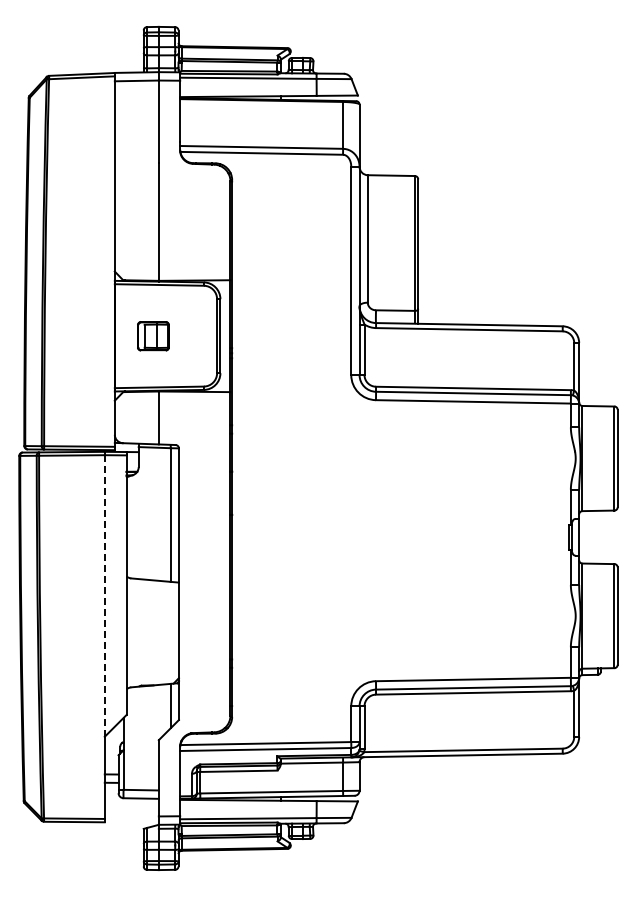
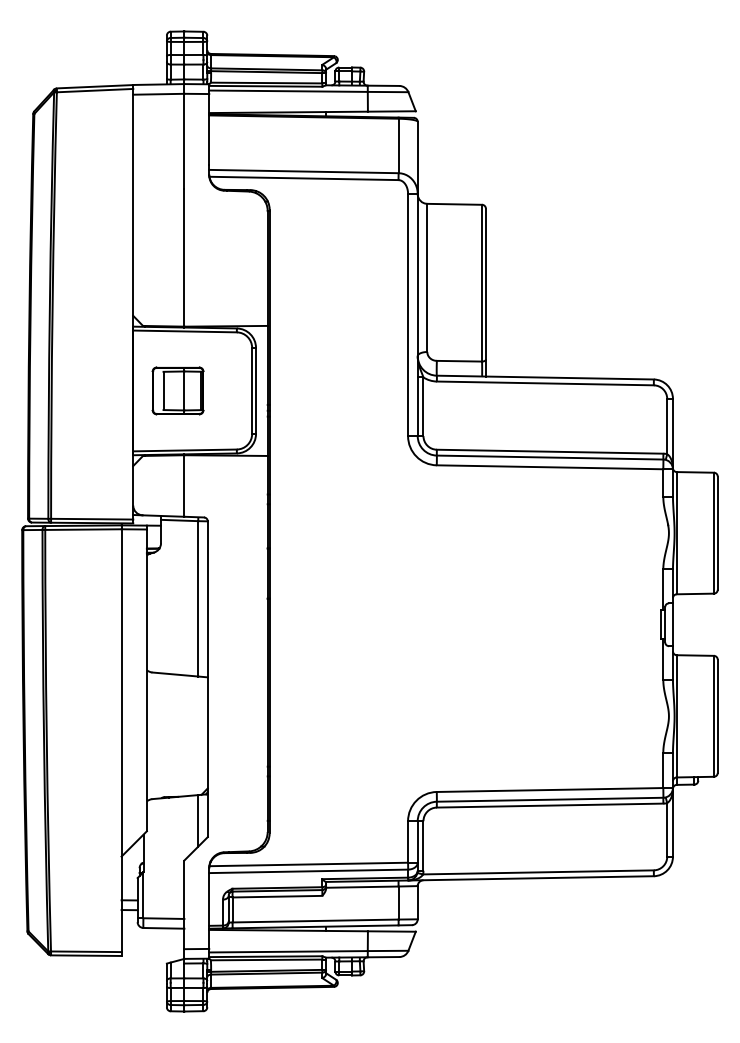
part: (153, 336) -> (178, 391), size x1.43
line: (104, 596) -> (121, 693), dashed -> solid

